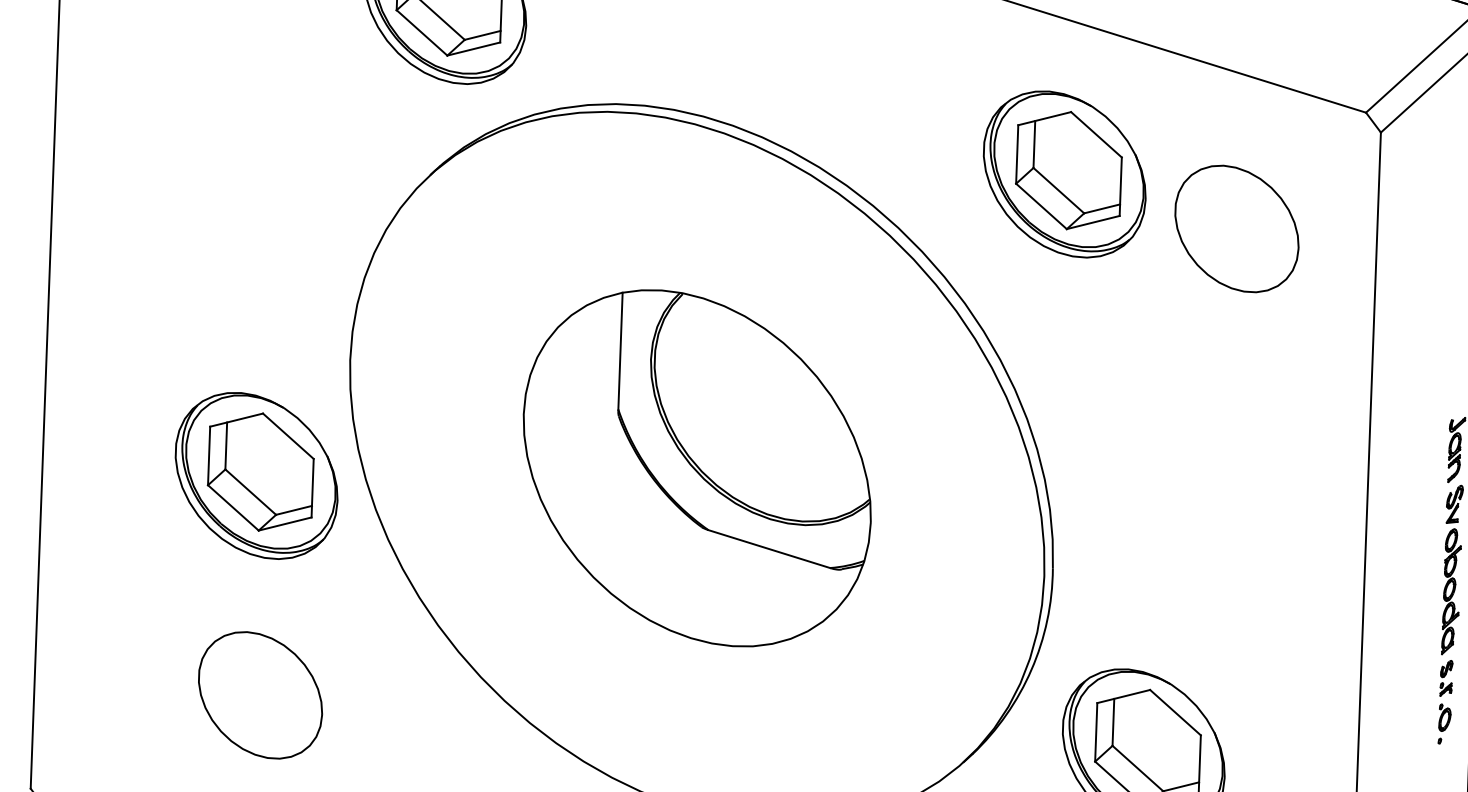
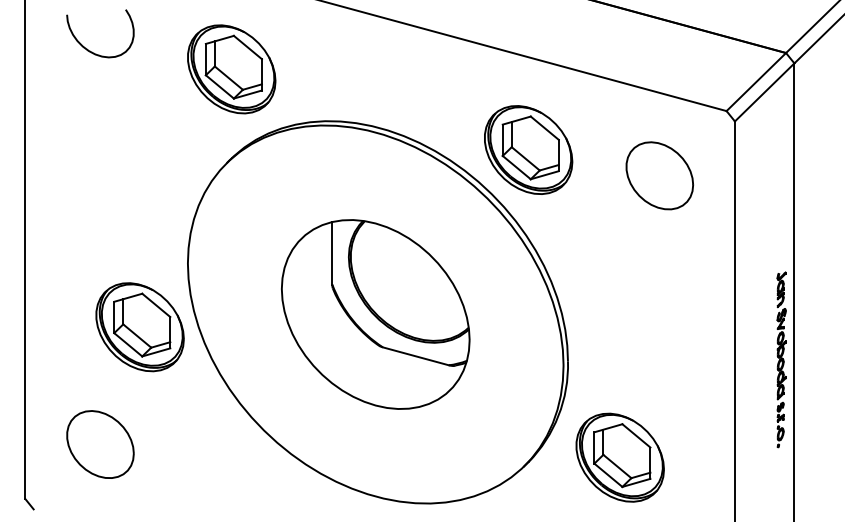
part: (1064, 173) -> (528, 149), moved
part: (260, 695) -> (100, 444), moved

